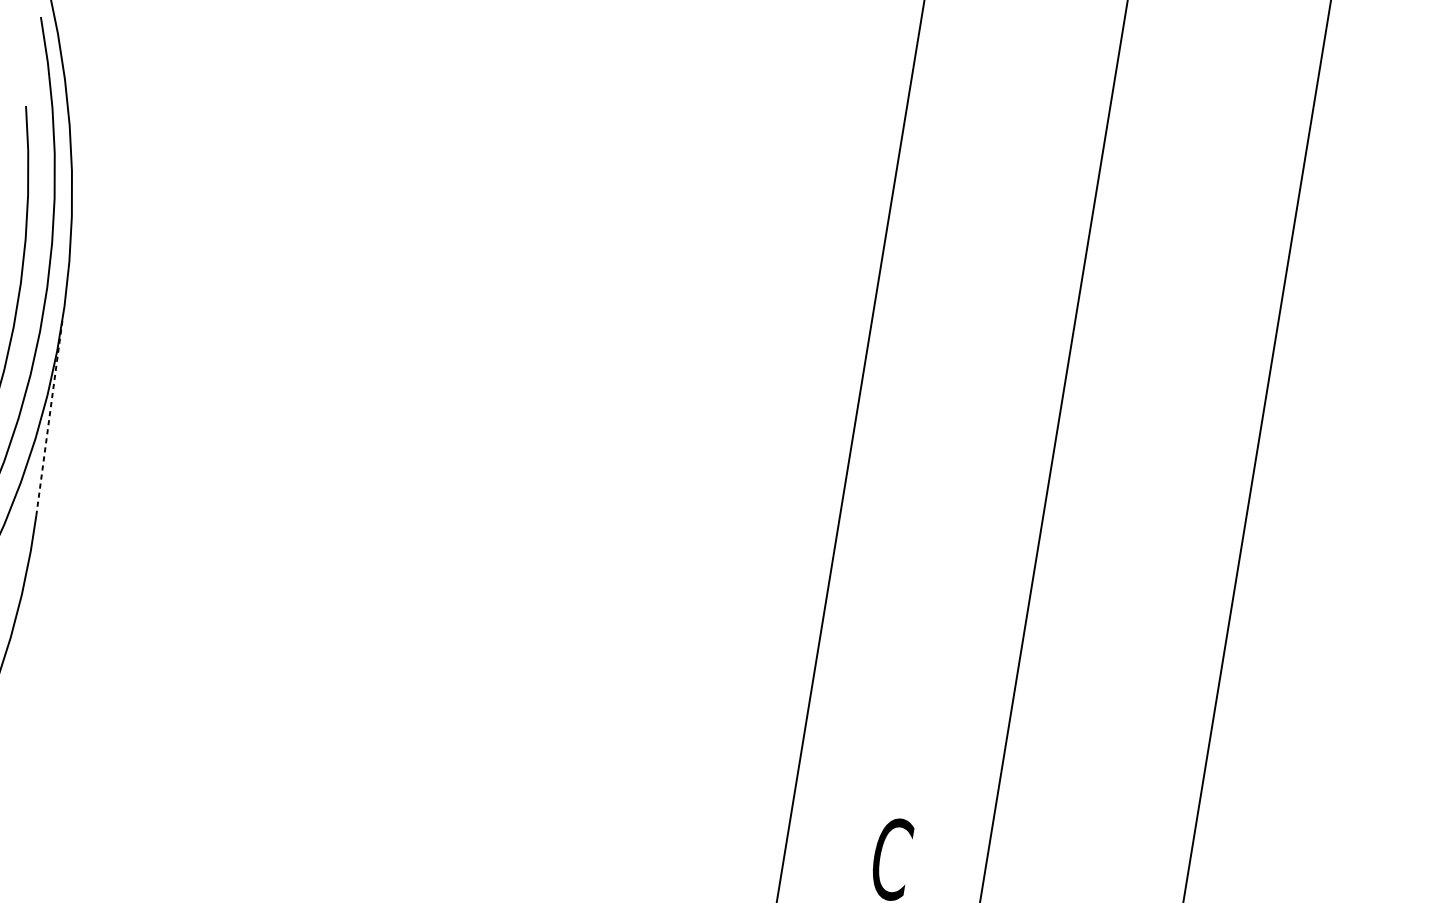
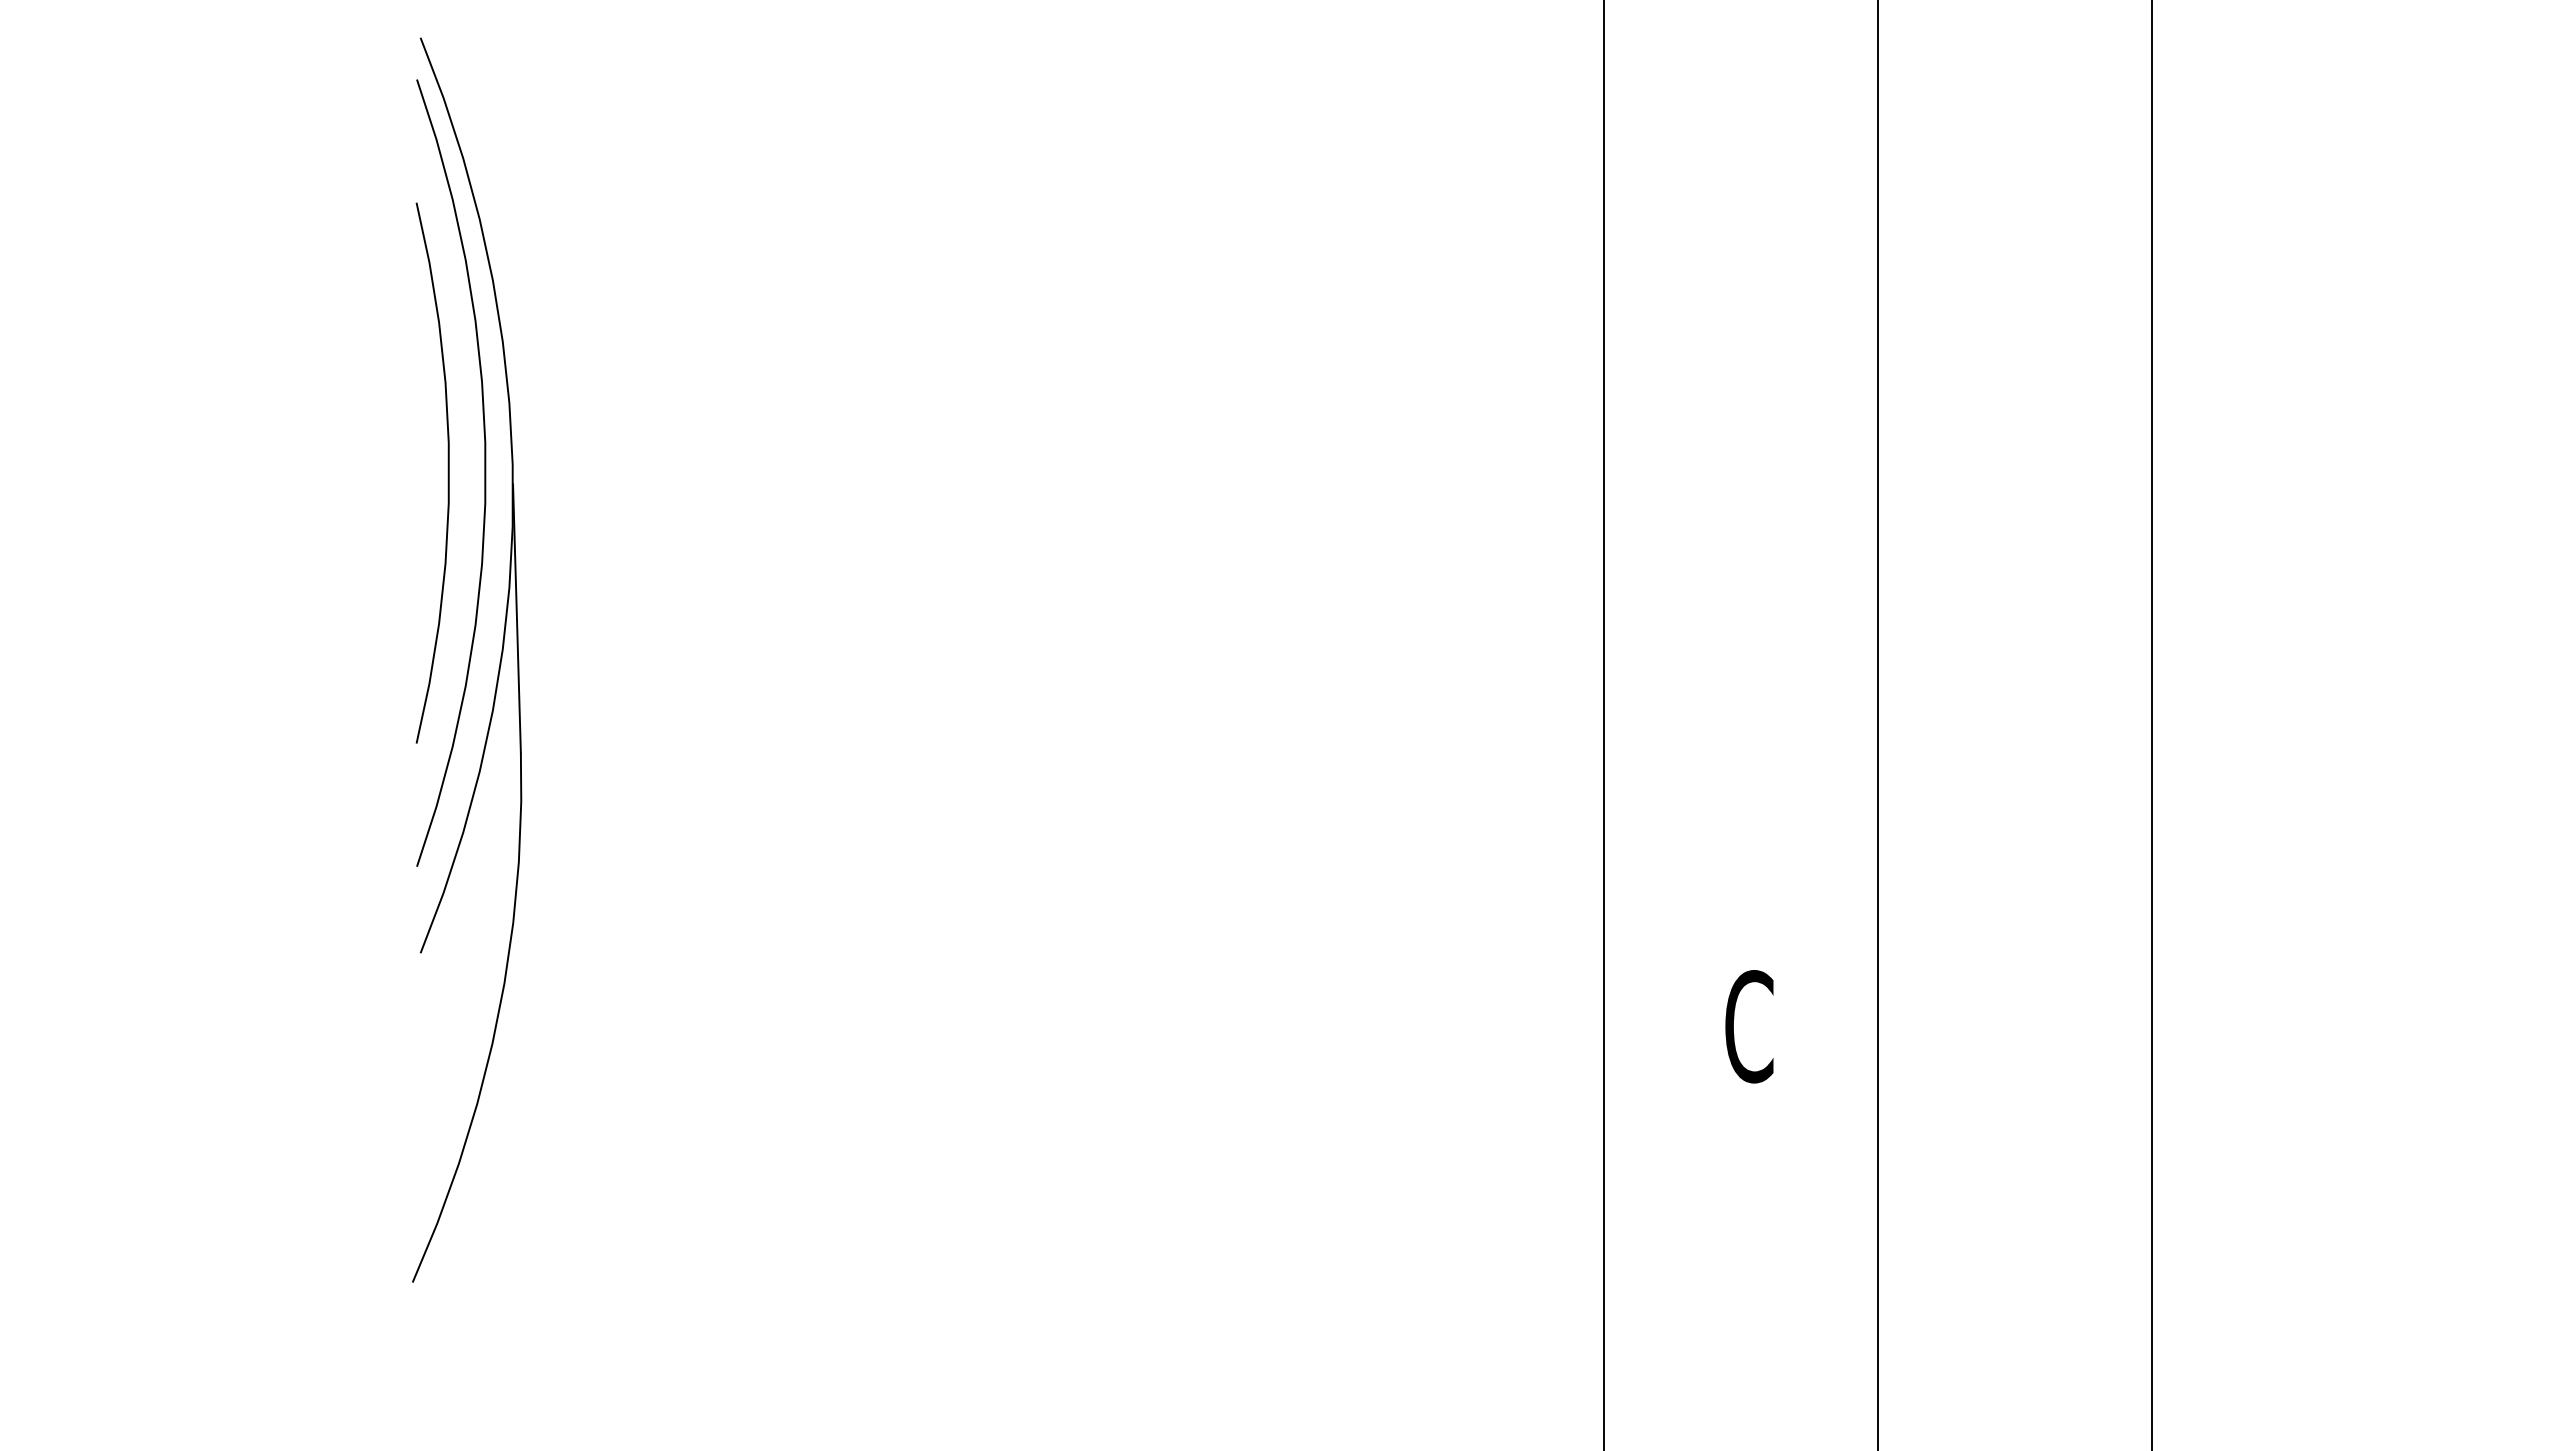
line: (49, 418) -> (516, 618), dashed -> solid

